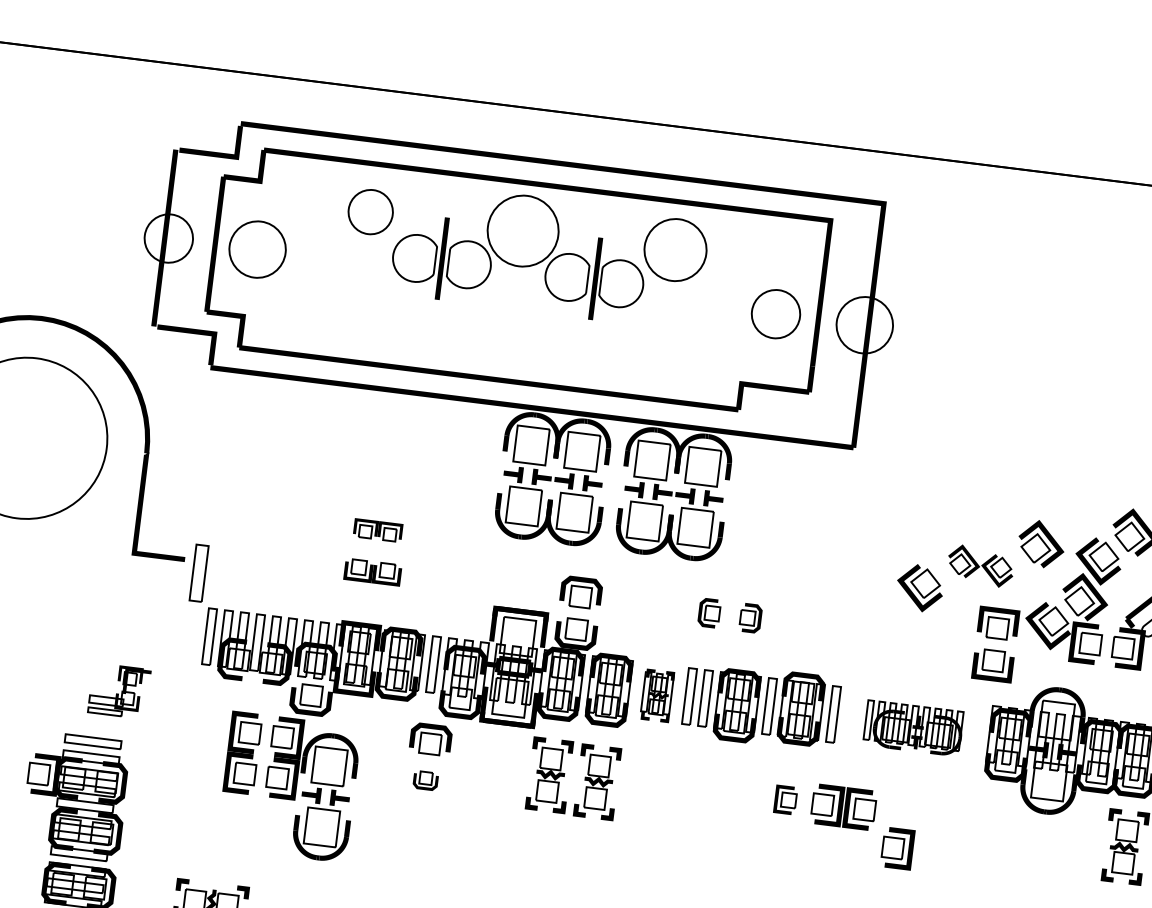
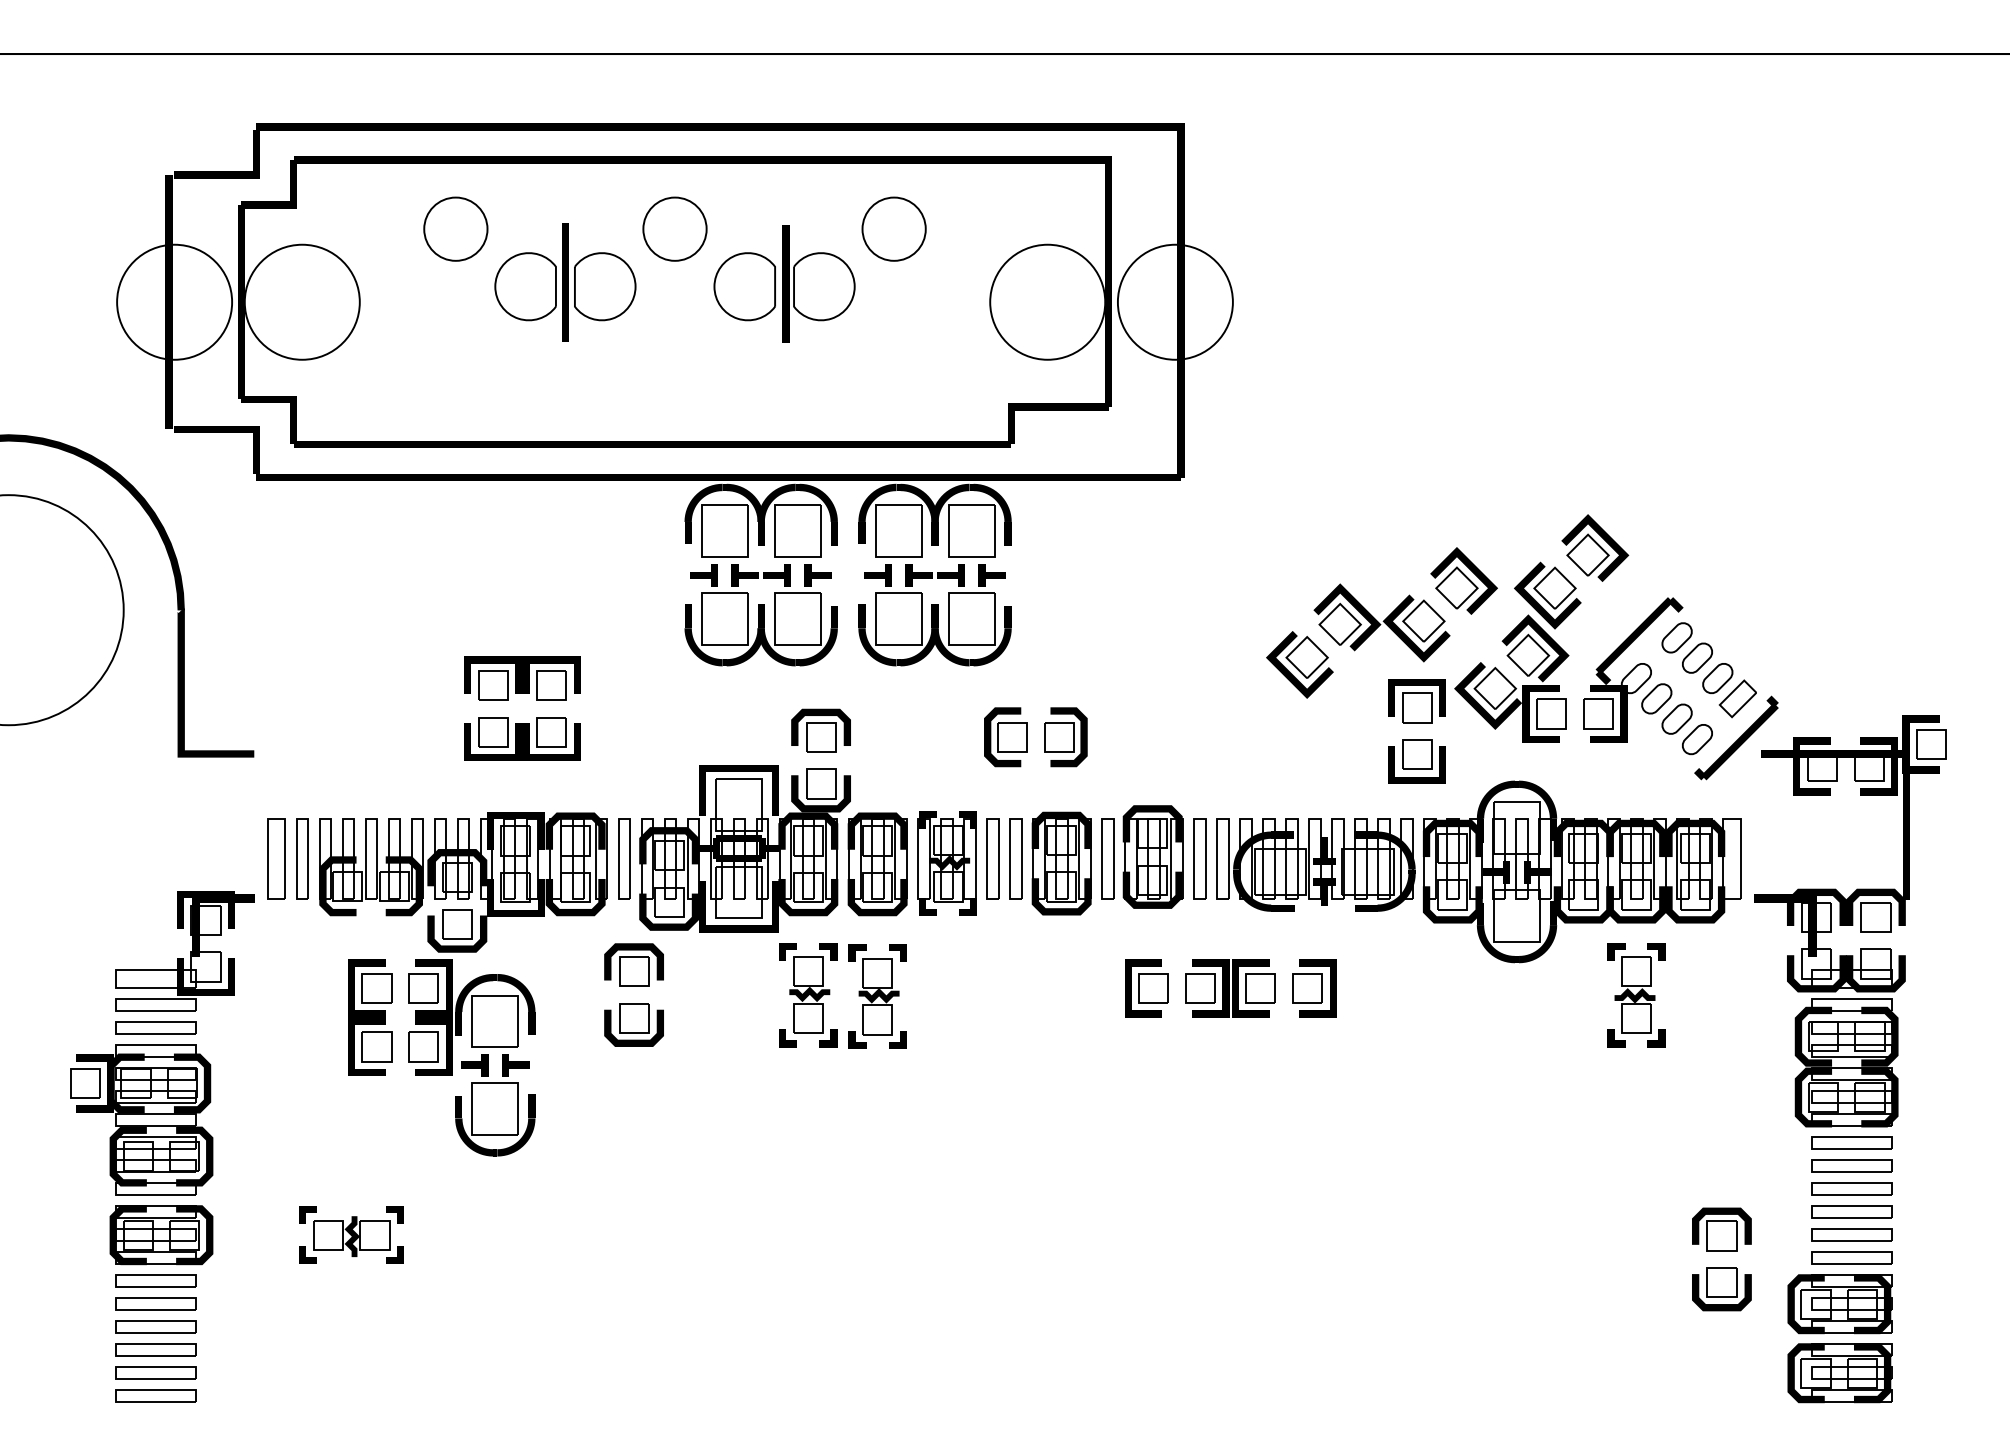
circle: (522, 230) -> (674, 228), size x0.62
circle: (168, 238) -> (174, 301), size x1.67
circle: (257, 249) -> (301, 301), size x1.43
circle: (675, 249) -> (893, 228), size x0.71
circle: (775, 313) -> (1047, 301), size x1.67
circle: (864, 324) -> (1174, 301), size x1.43
part: (378, 530) -> (522, 678), size x1.67
part: (980, 565) -> (1381, 622), size x1.43
part: (372, 572) -> (522, 738), size x1.43
part: (199, 573) -> (276, 858), moved
part: (708, 613) -> (1005, 737), size x1.43
part: (750, 618) -> (1065, 737), size x1.43
part: (119, 690) -> (184, 951), size x1.67
part: (657, 695) -> (946, 863), size x1.43
part: (913, 728) -> (1315, 864), size x1.43
part: (425, 780) -> (633, 1024), size x1.67
part: (785, 799) -> (1146, 988), size x1.43
part: (897, 848) -> (1314, 988), moved

